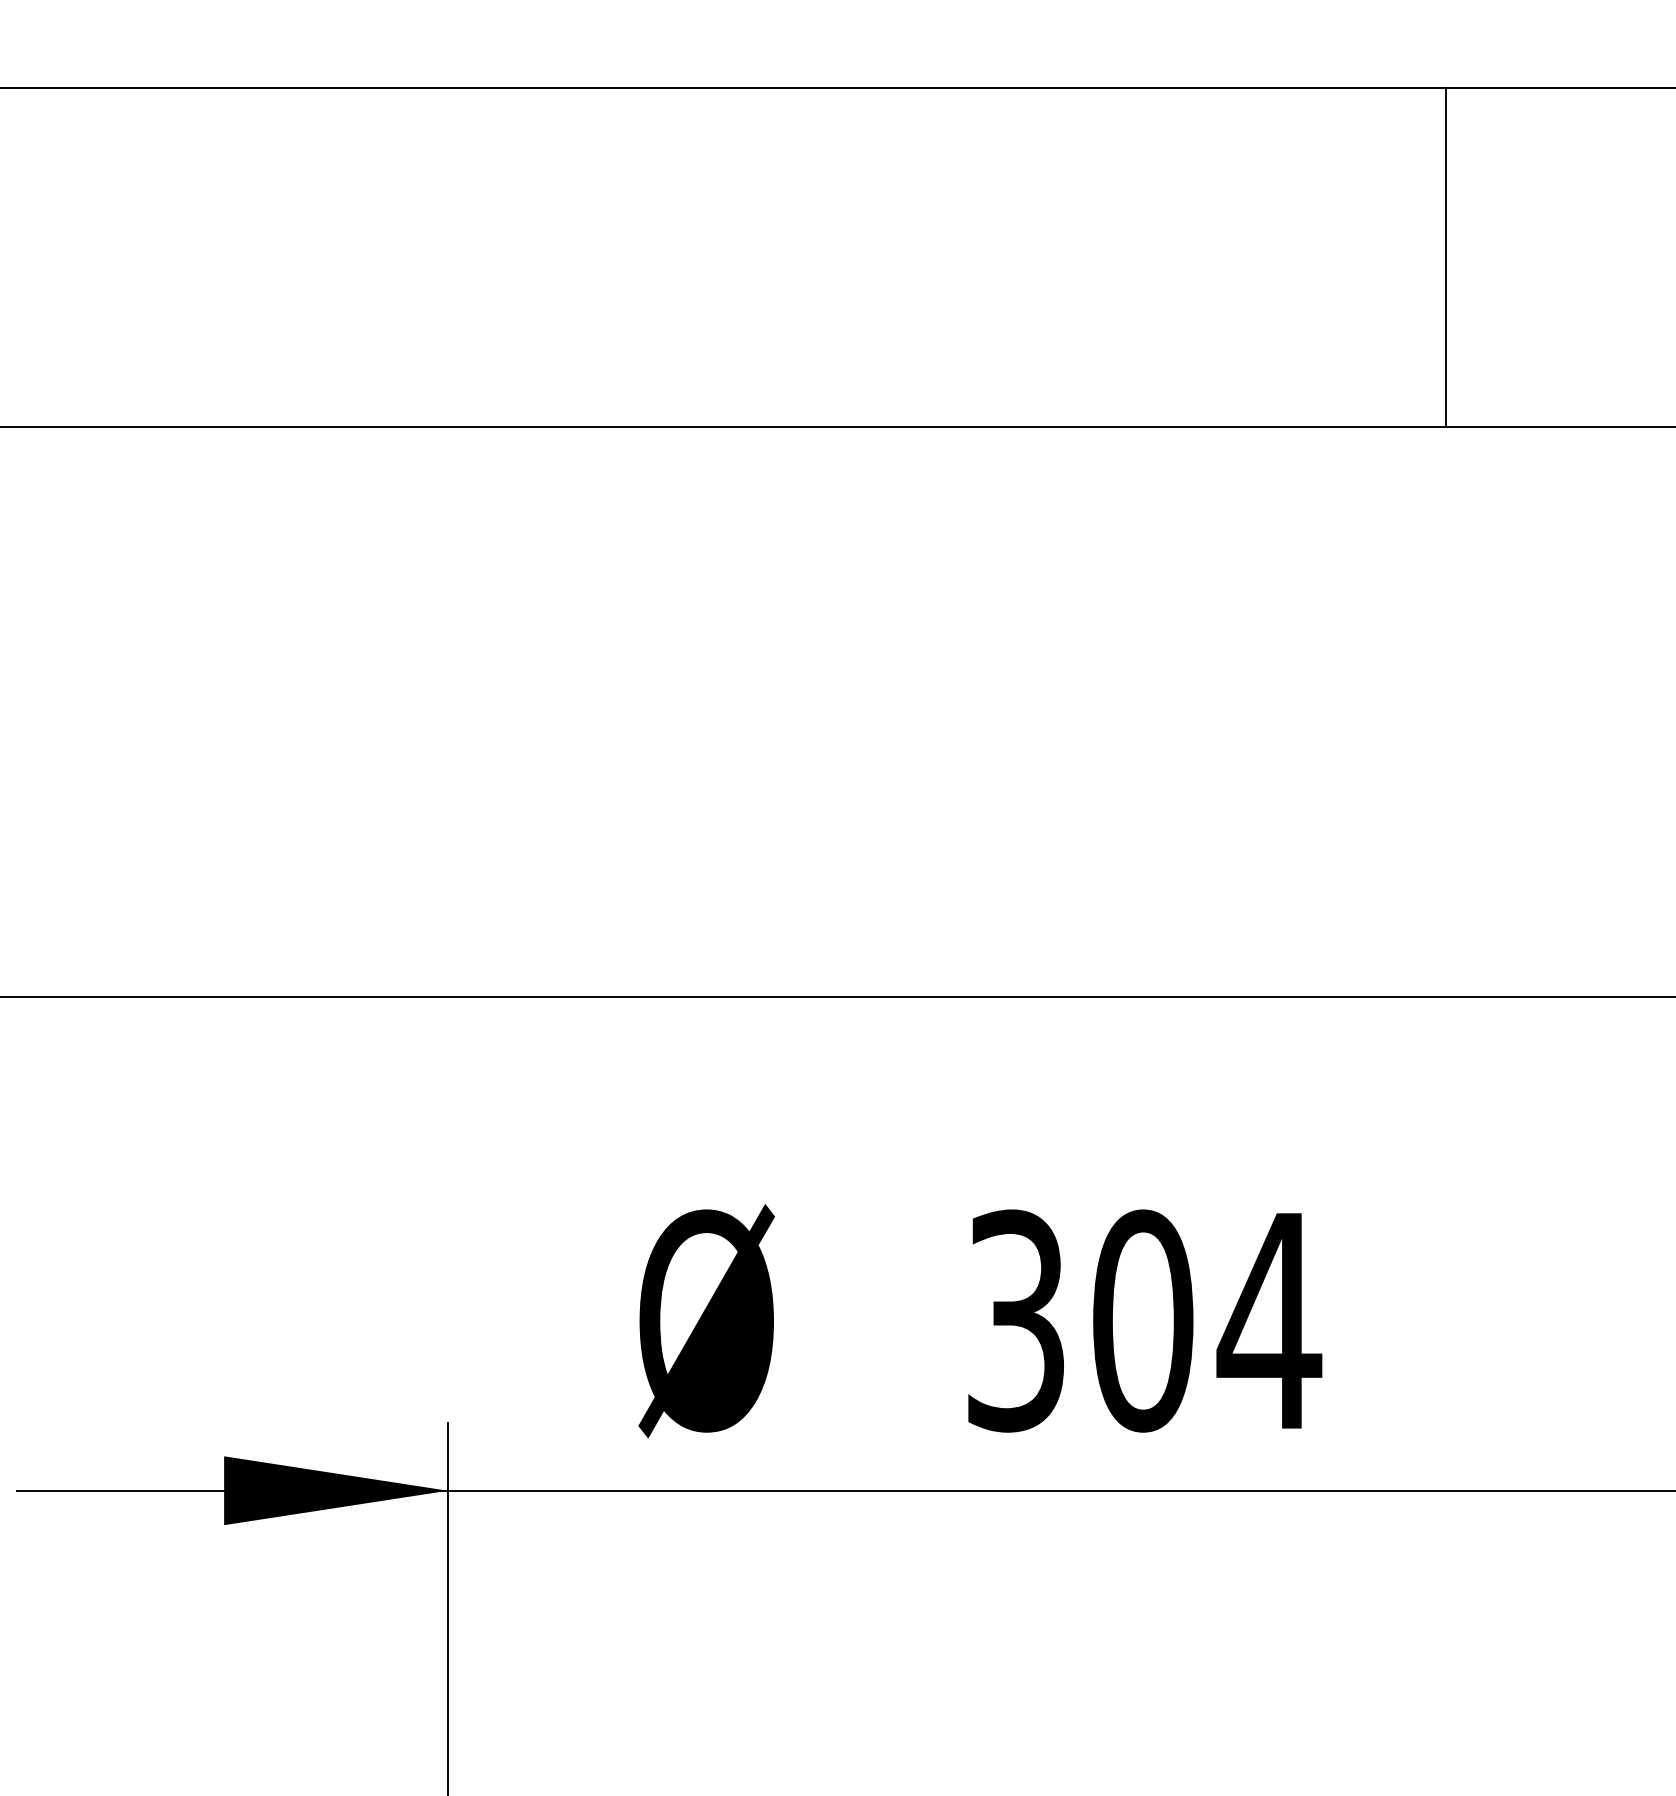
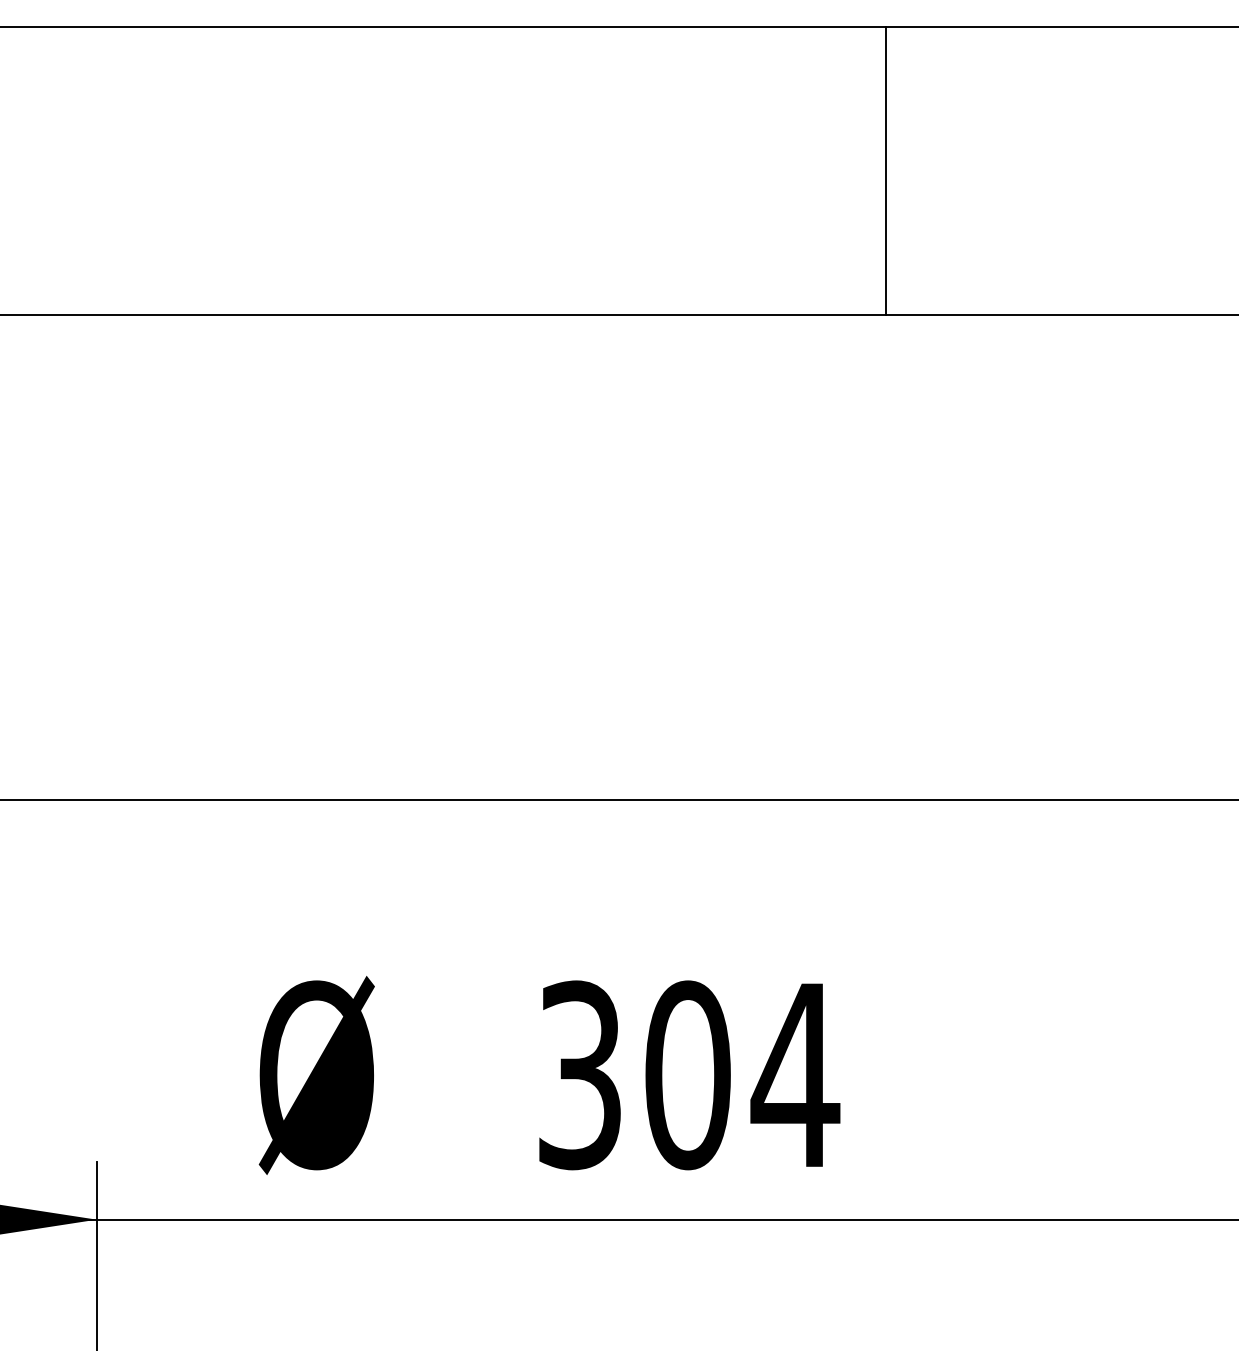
line: (1445, 257) -> (885, 170), moved

